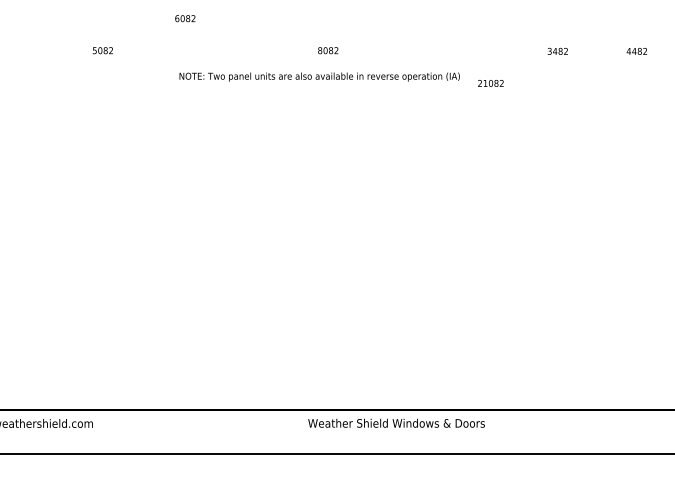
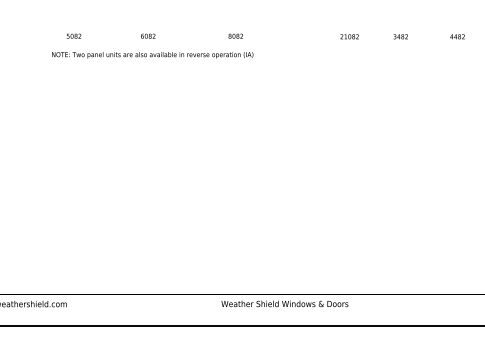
text: (185, 17) -> (148, 35), moved
text: (319, 77) -> (152, 55), moved
text: (490, 83) -> (349, 36), moved

